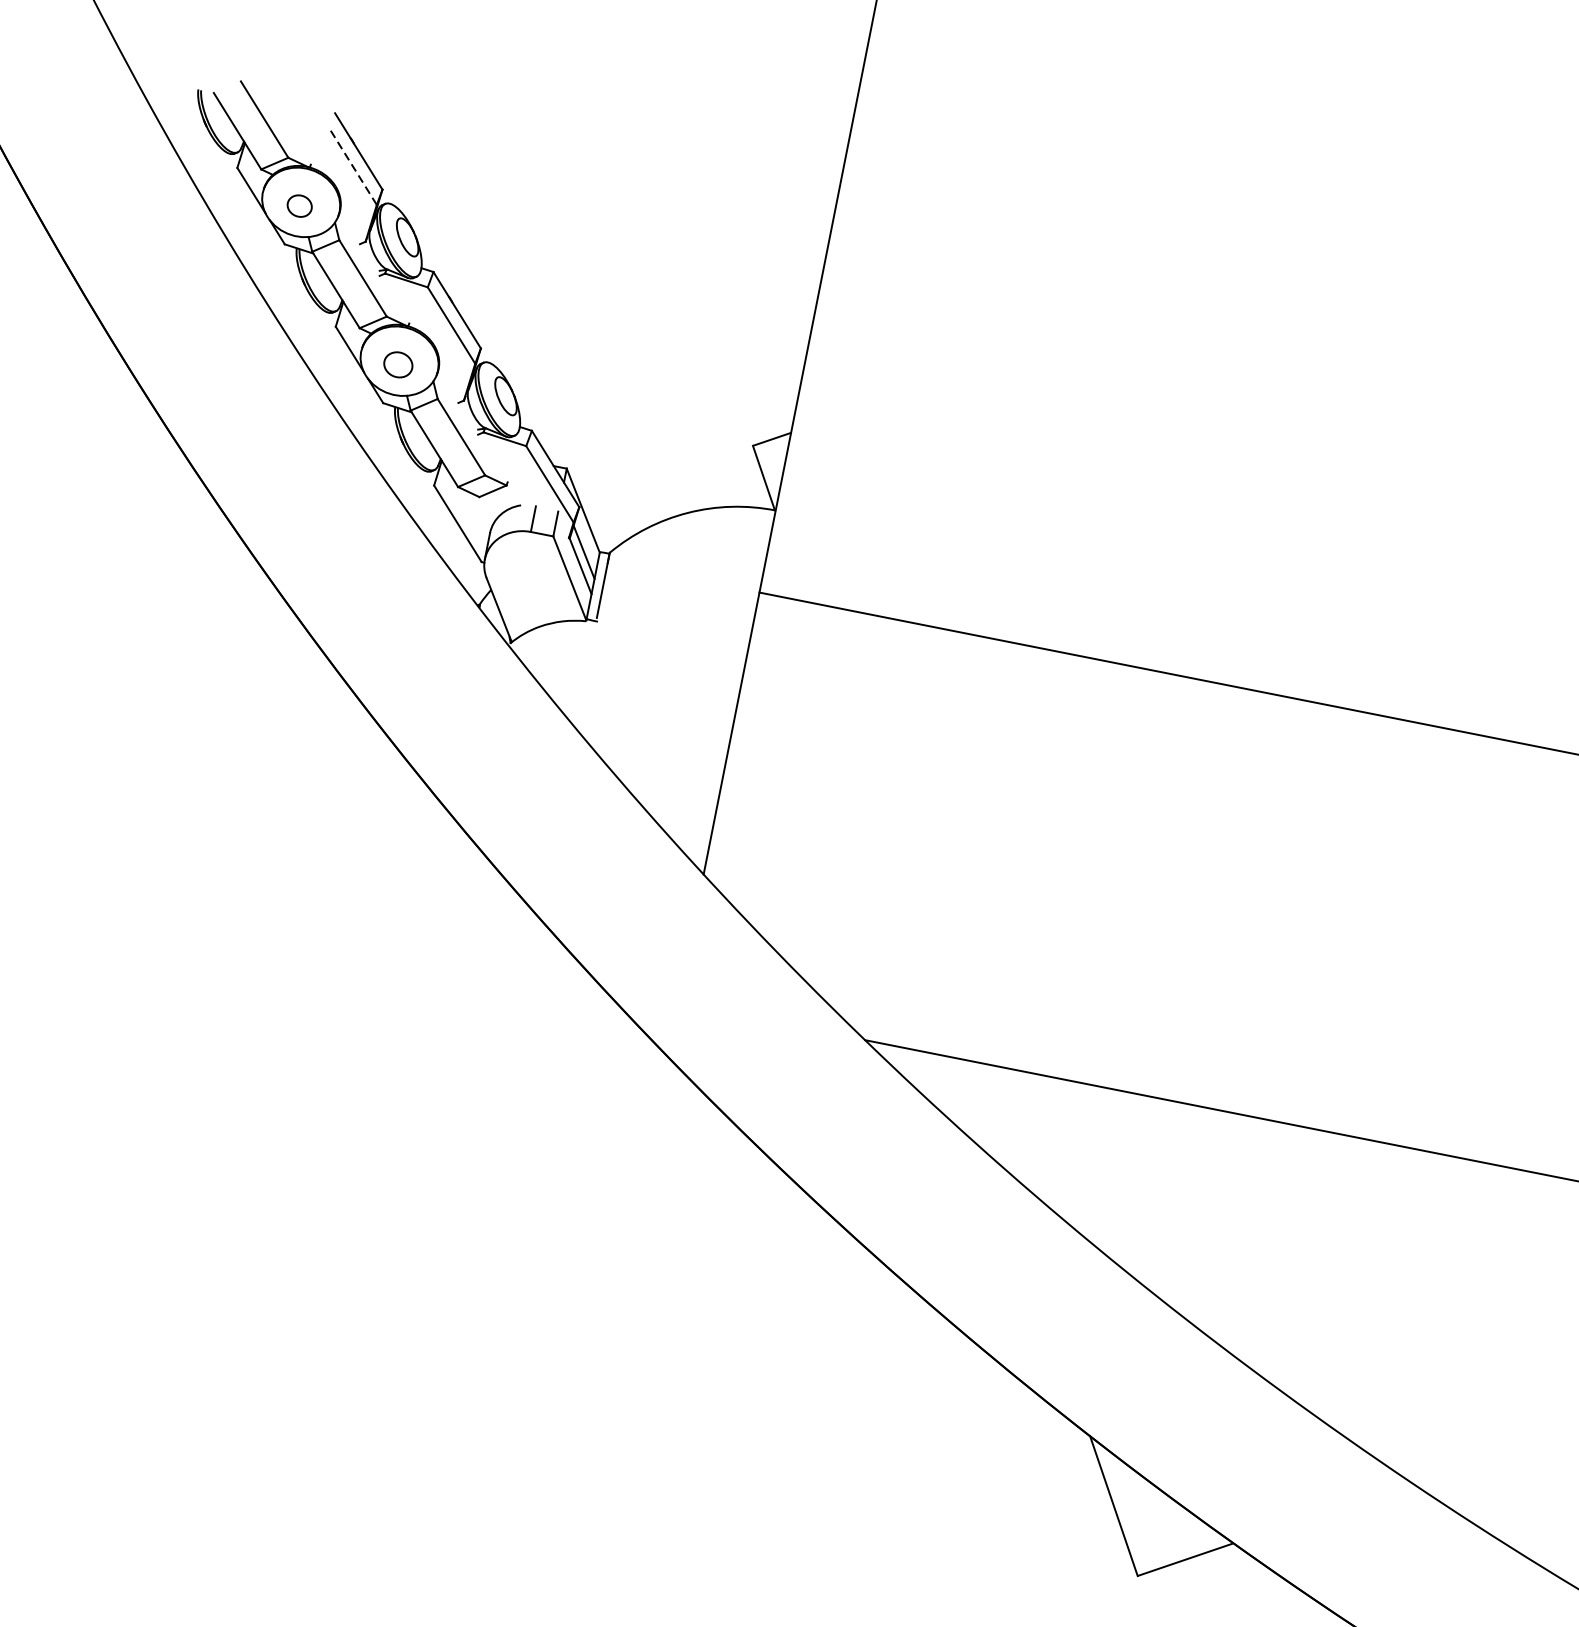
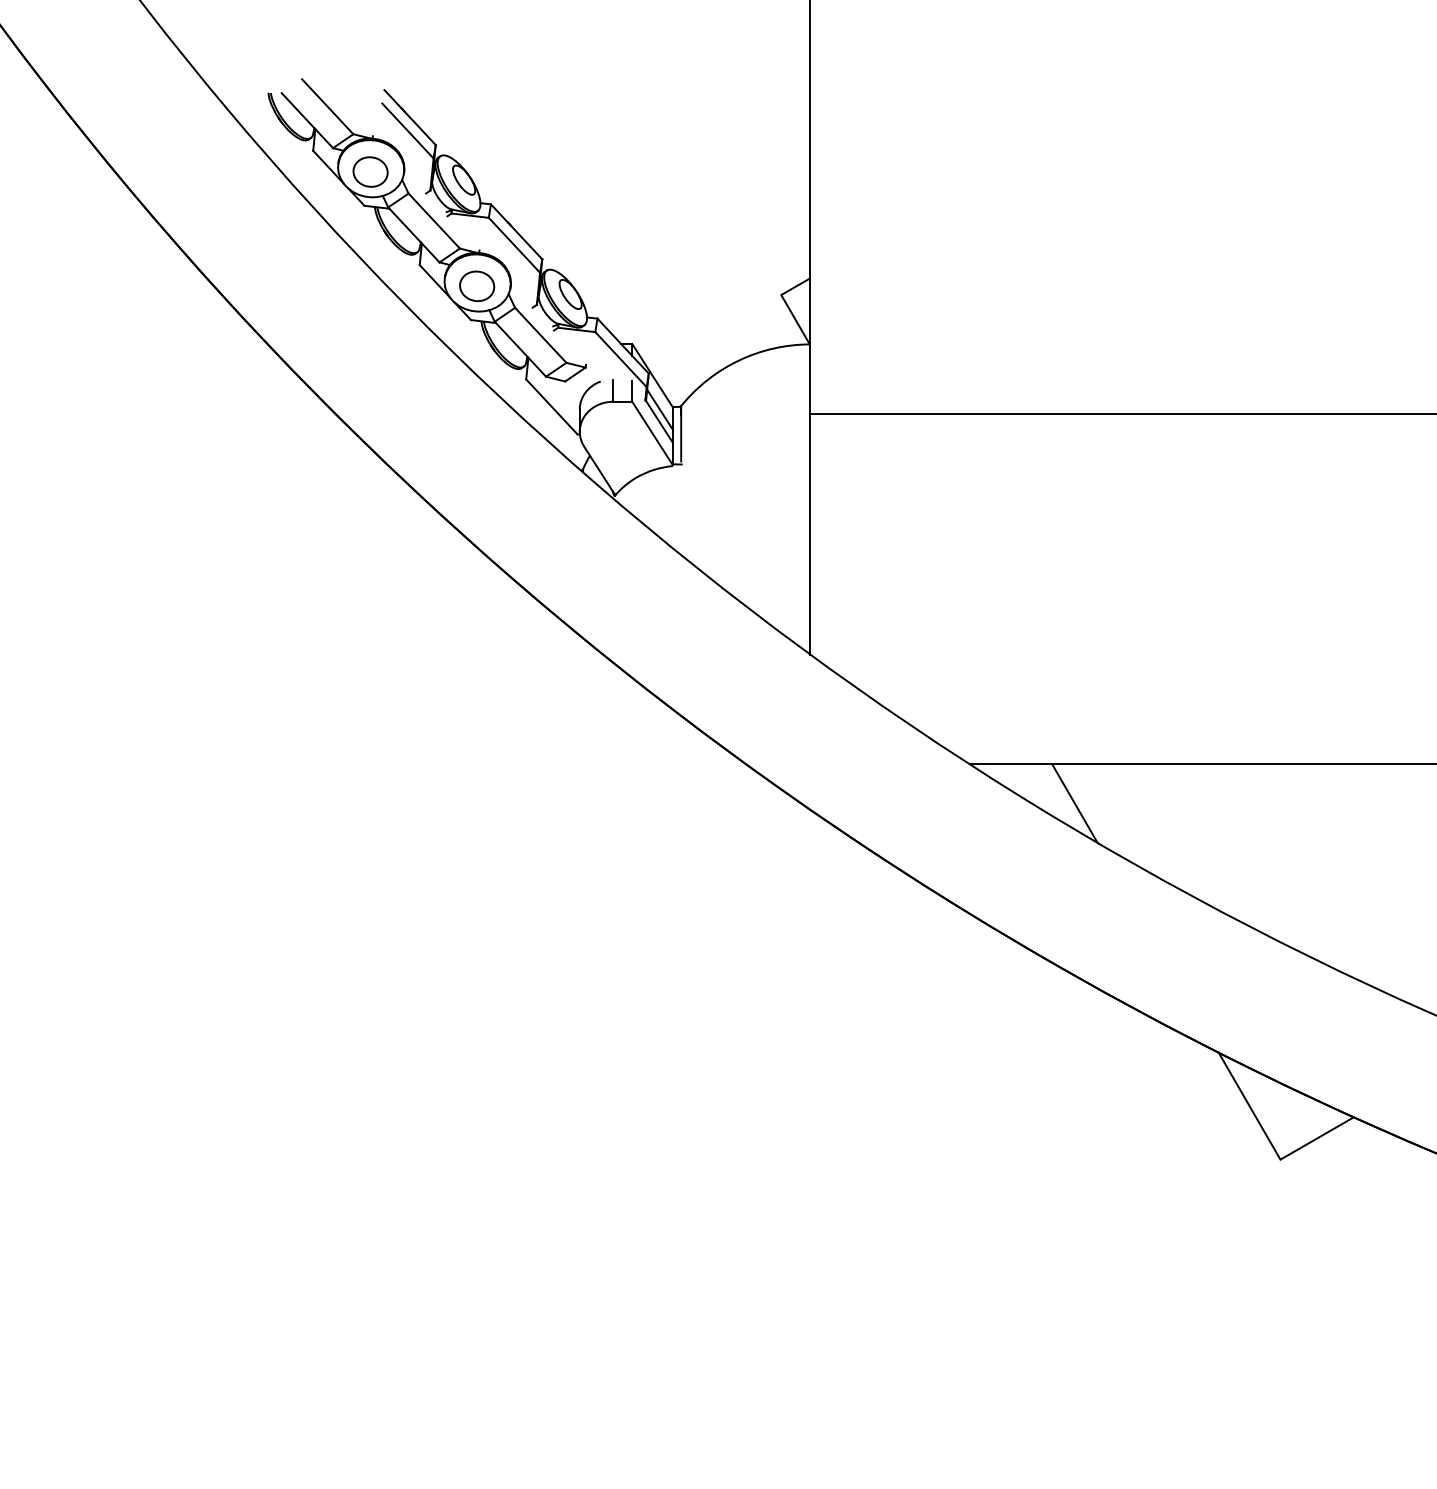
line: (352, 167) -> (407, 131), dashed -> solid
part: (299, 205) -> (370, 171), size x1.67
part: (398, 364) -> (477, 285), size x1.43
line: (978, 1110) -> (1074, 803), added

